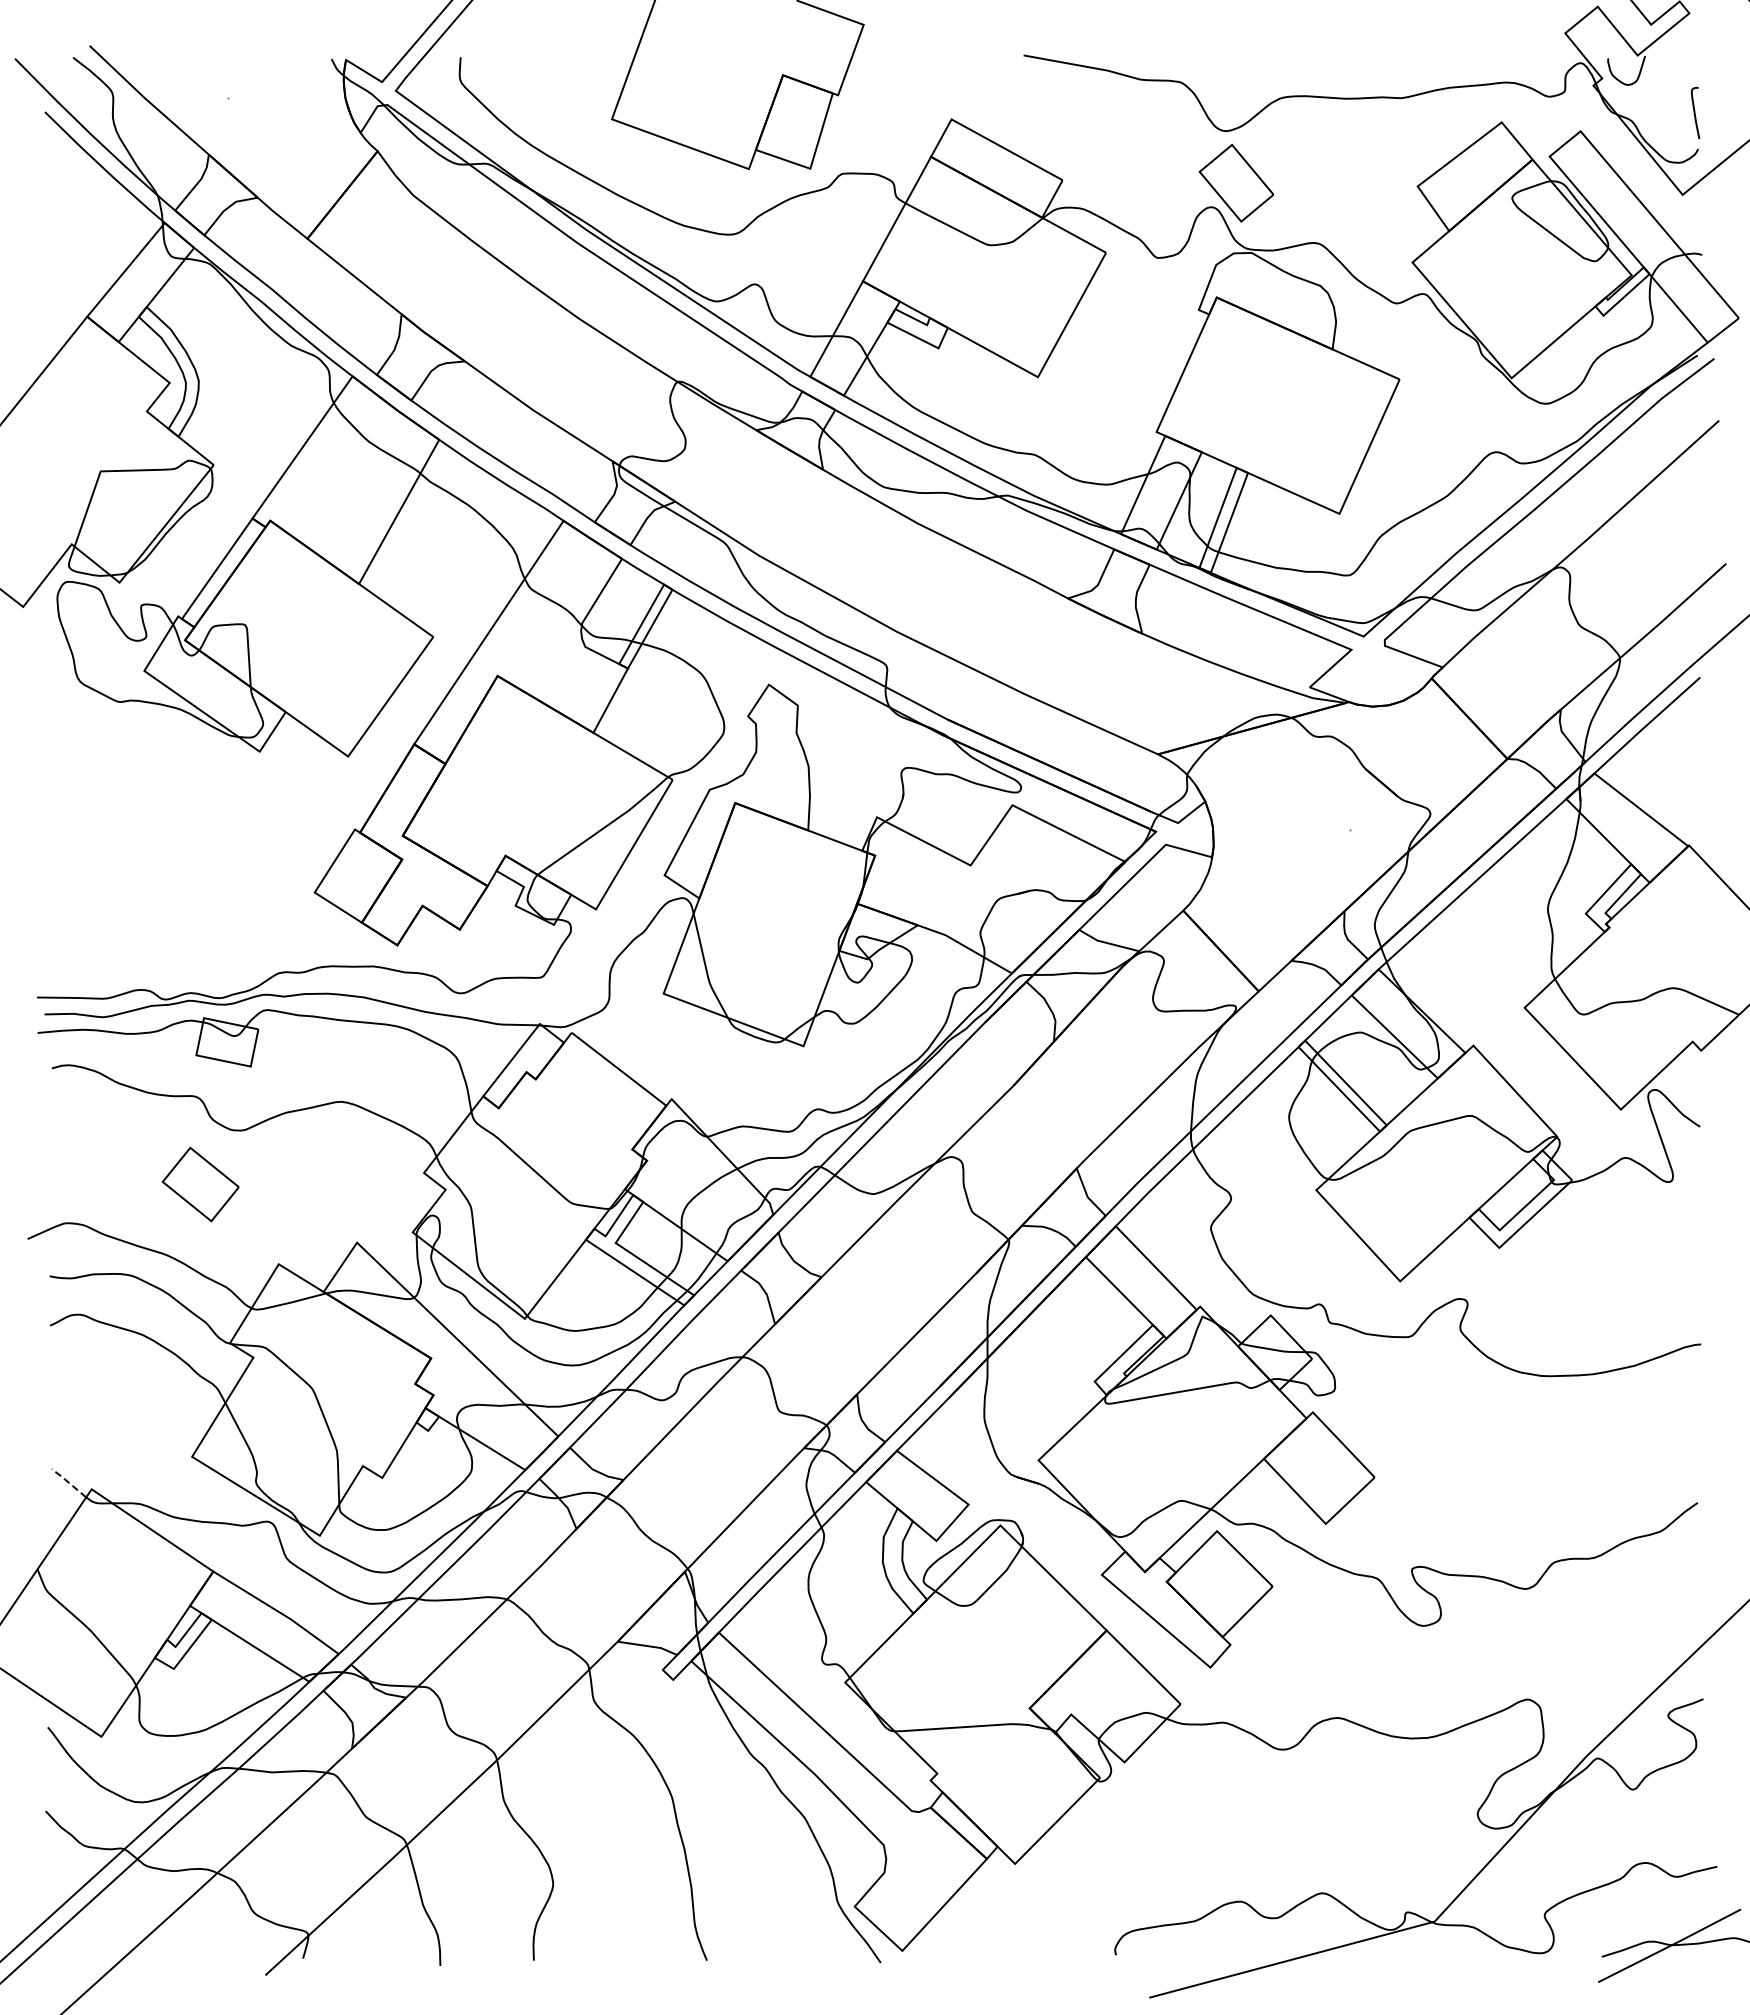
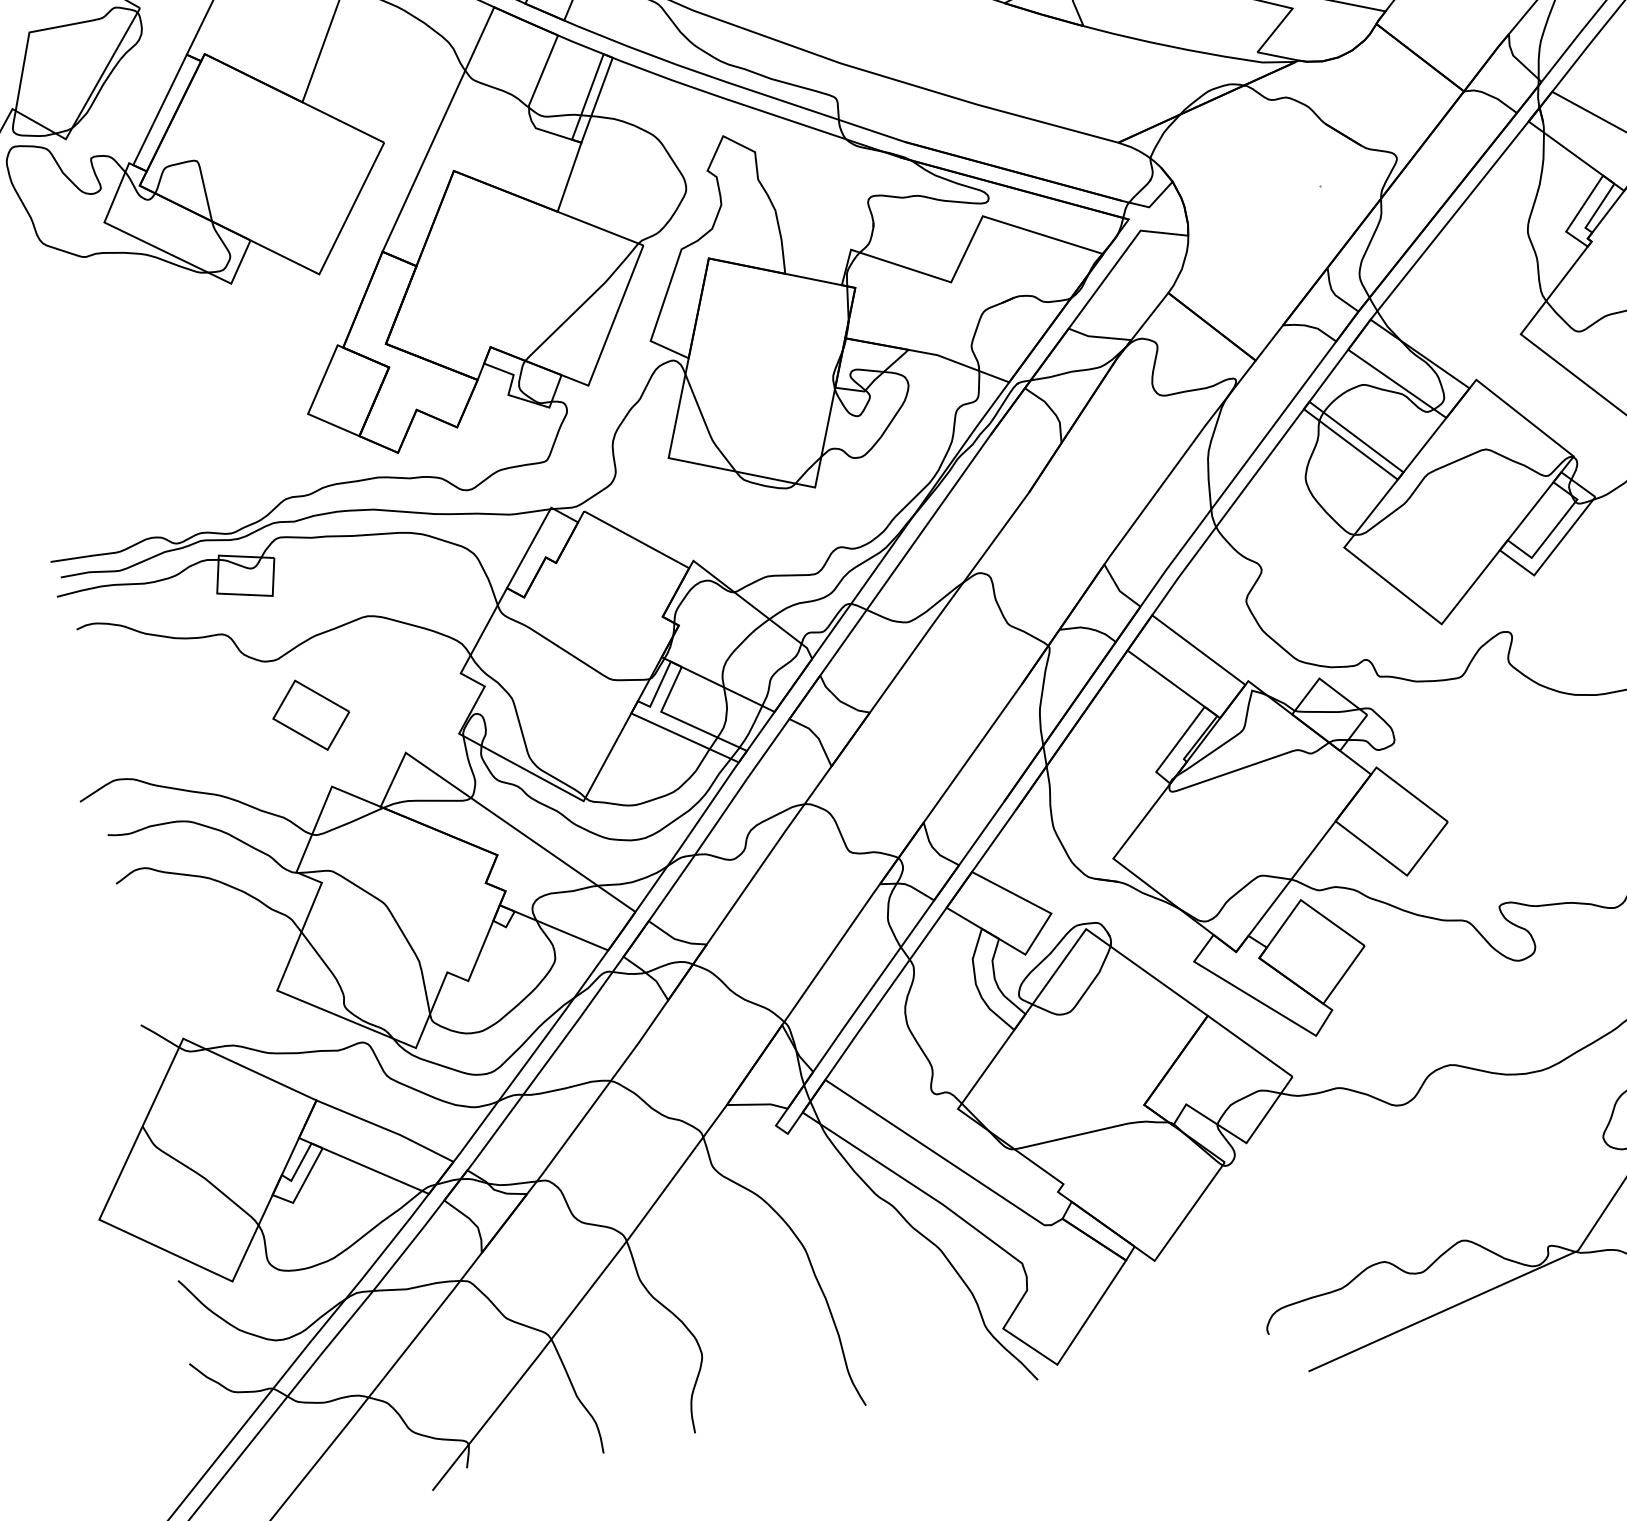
part: (200, 1184) -> (311, 715), moved
line: (68, 1482) -> (159, 1035), dashed -> solid

